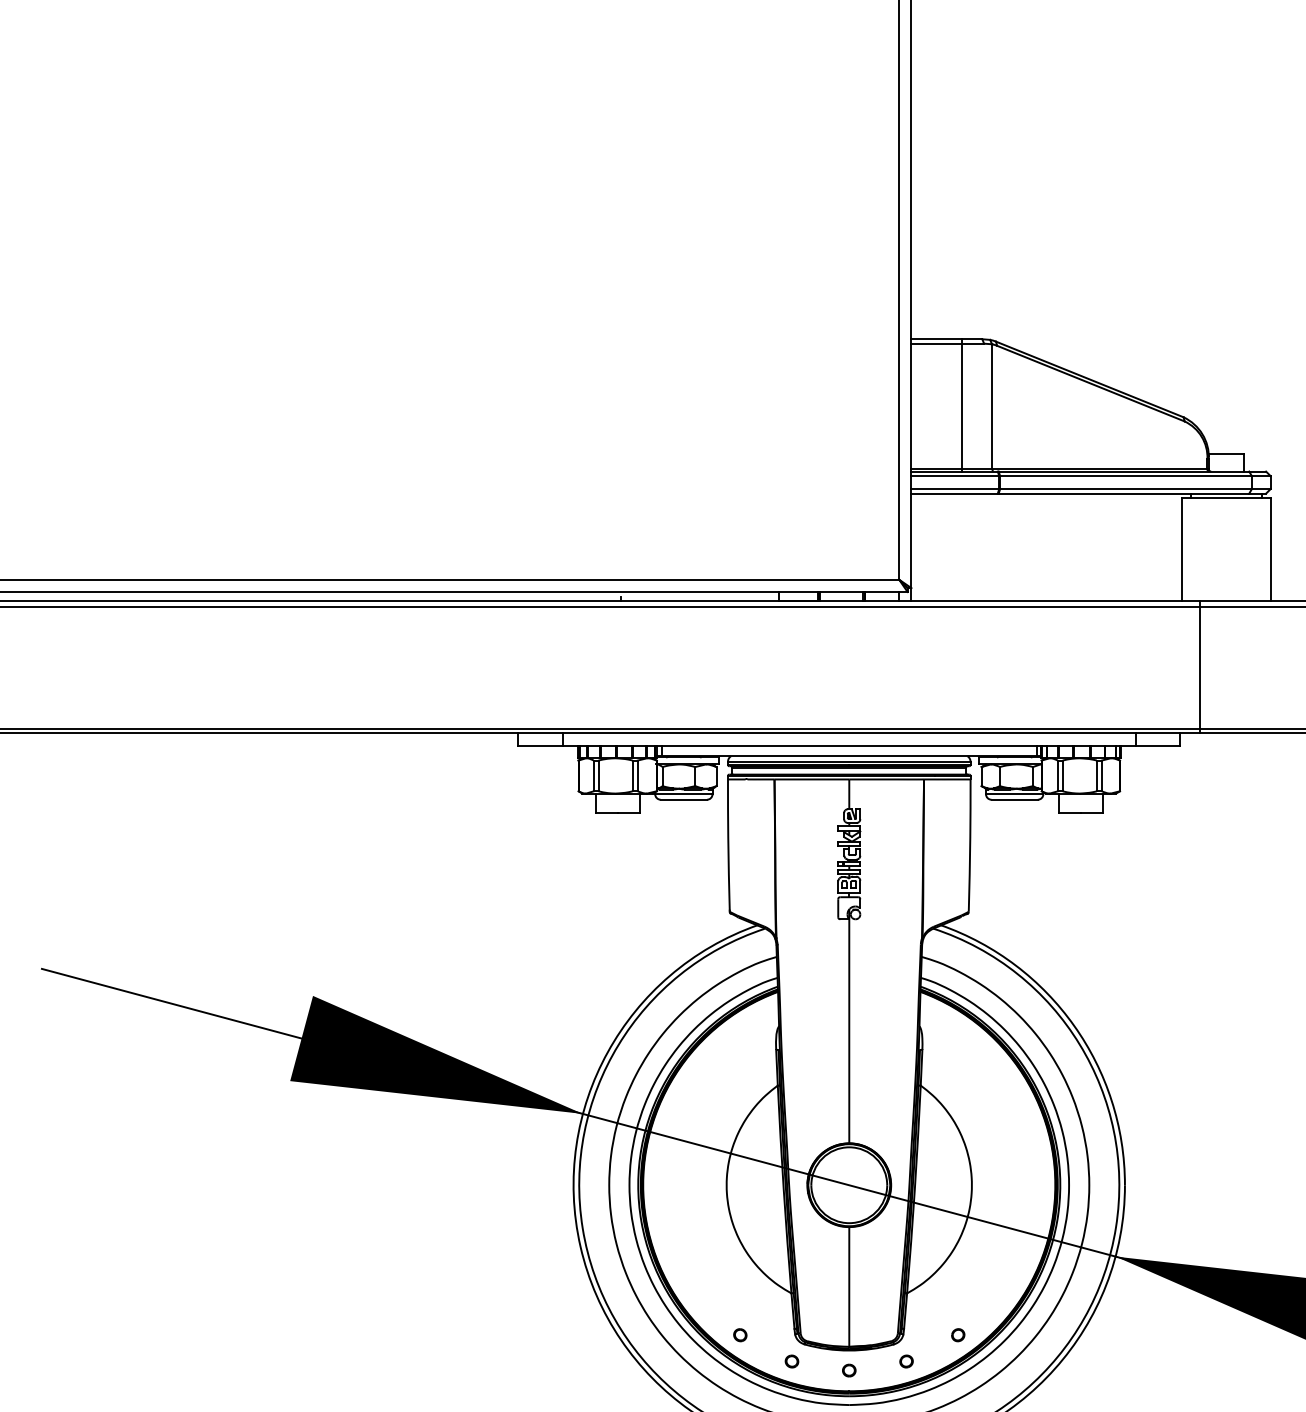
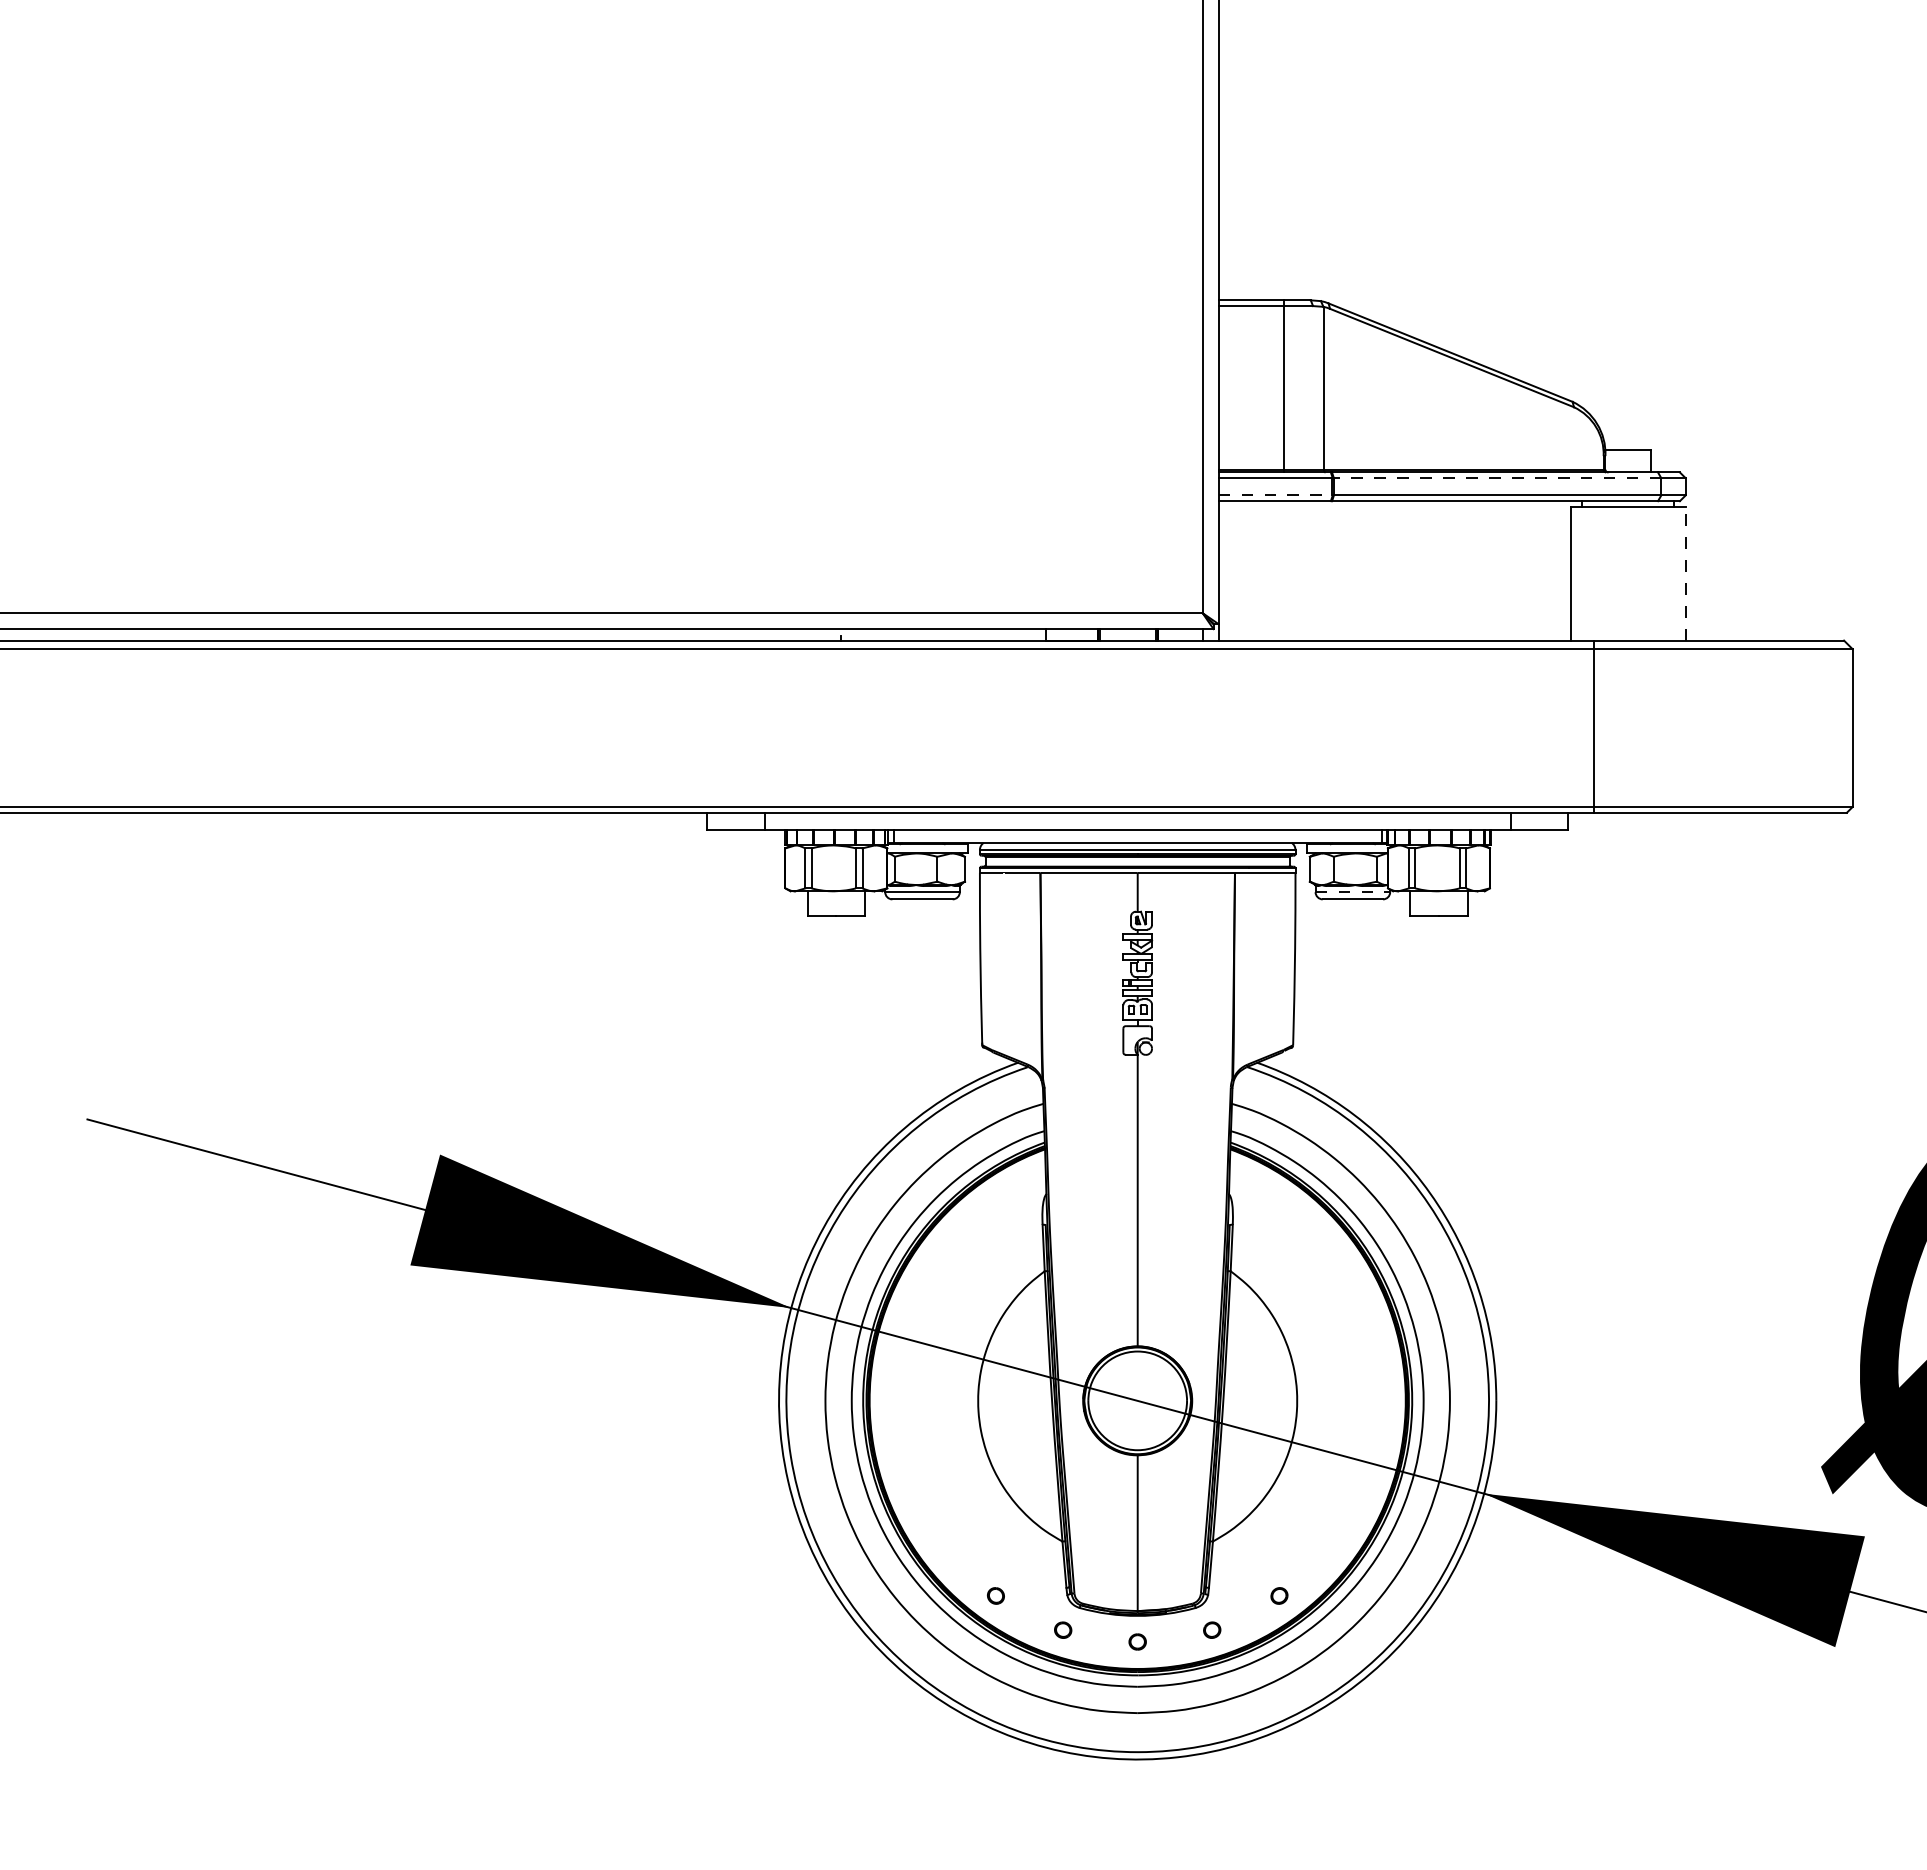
line: (1125, 476) -> (1497, 478), solid -> dashed
line: (955, 489) -> (1275, 495), solid -> dashed
line: (1270, 549) -> (1685, 573), solid -> dashed
line: (1015, 794) -> (1353, 892), solid -> dashed

